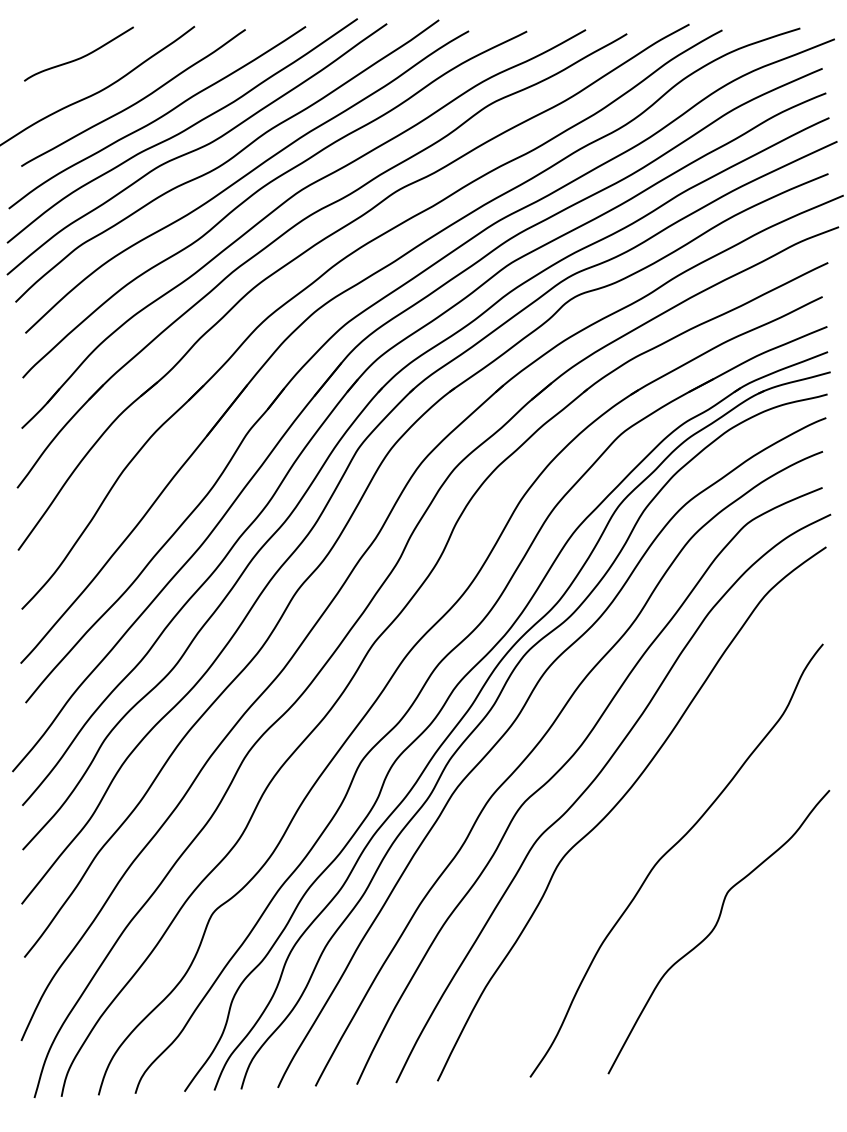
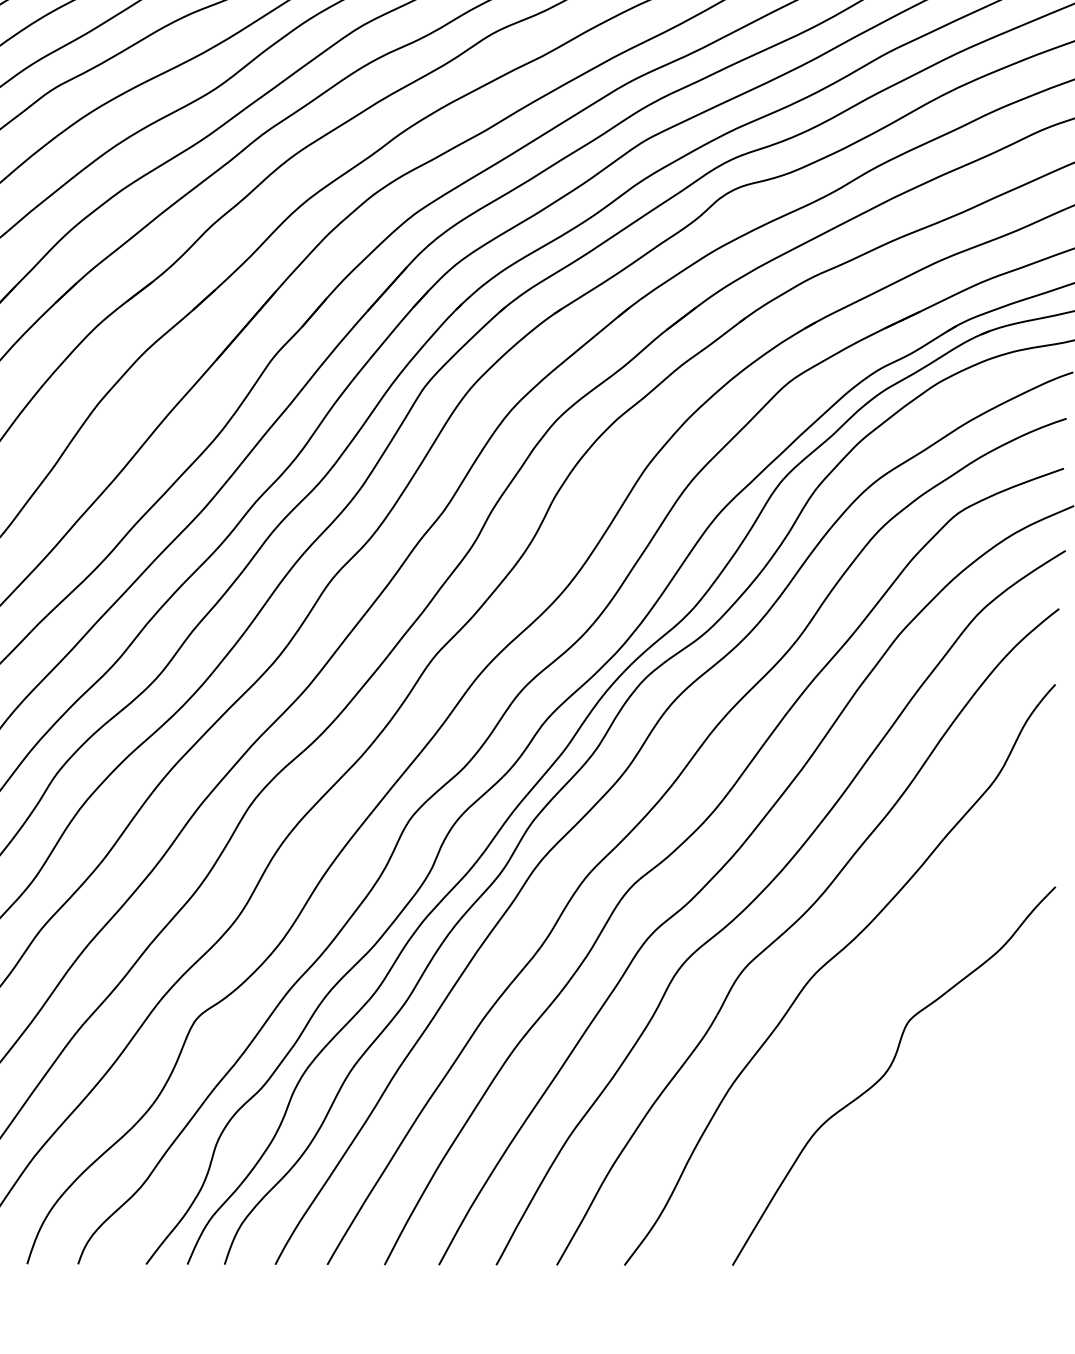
part: (643, 825) -> (796, 924), added

